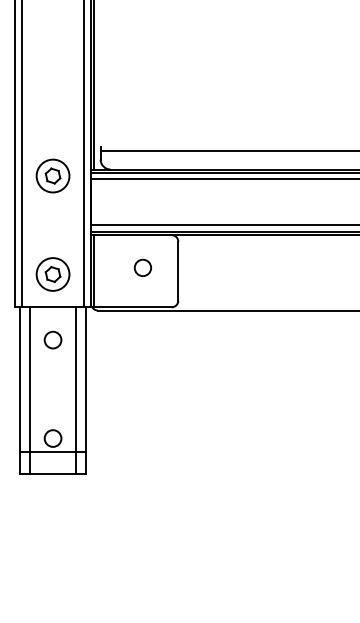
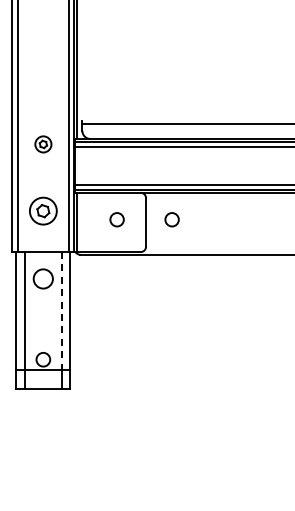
part: (53, 176) -> (43, 144), size x0.6
circle: (209, 267) -> (171, 219), added
part: (53, 273) -> (43, 210), moved
circle: (53, 339) -> (43, 278), size x1.4
line: (76, 379) -> (62, 311), solid -> dashed

